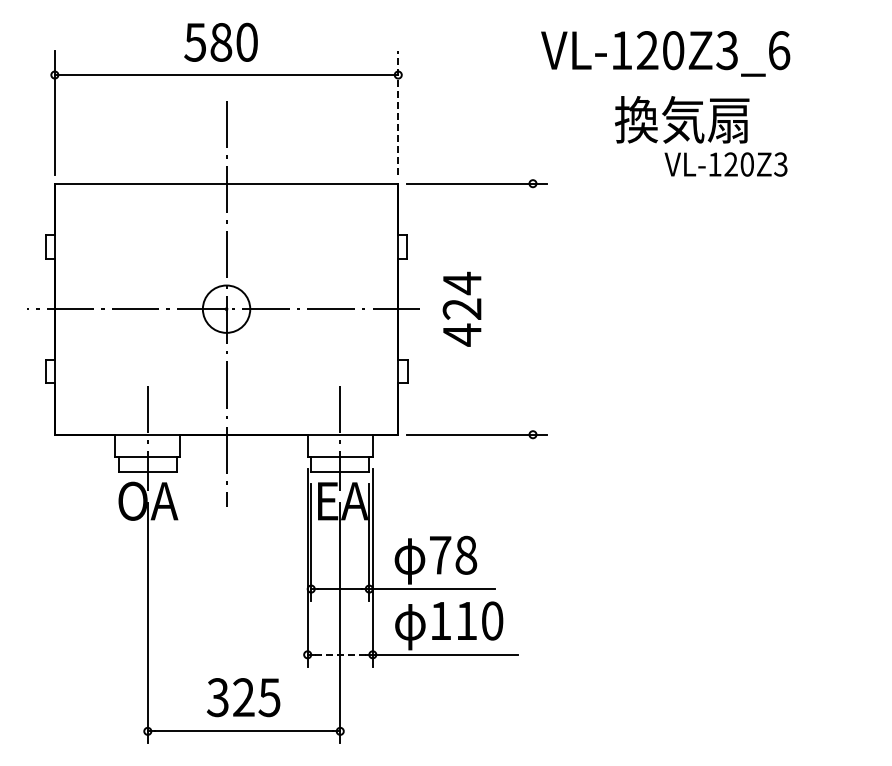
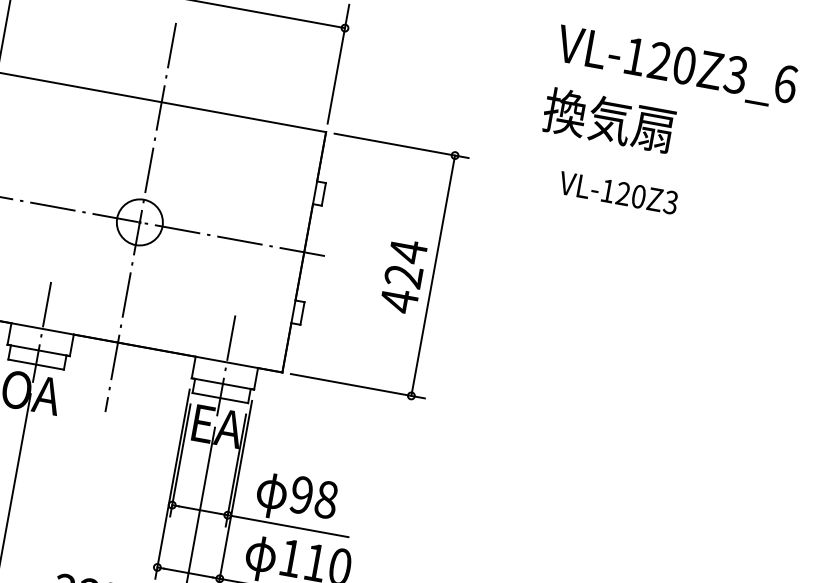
text: (665, 53) -> (676, 67), moved
line: (398, 112) -> (338, 64), dashed -> solid
text: (725, 164) -> (617, 192), moved
text: (461, 308) -> (403, 275), moved
line: (532, 308) -> (432, 274), added
text: (440, 554) -> (302, 494), 78 -> 98
line: (340, 654) -> (188, 572), dashed -> solid

